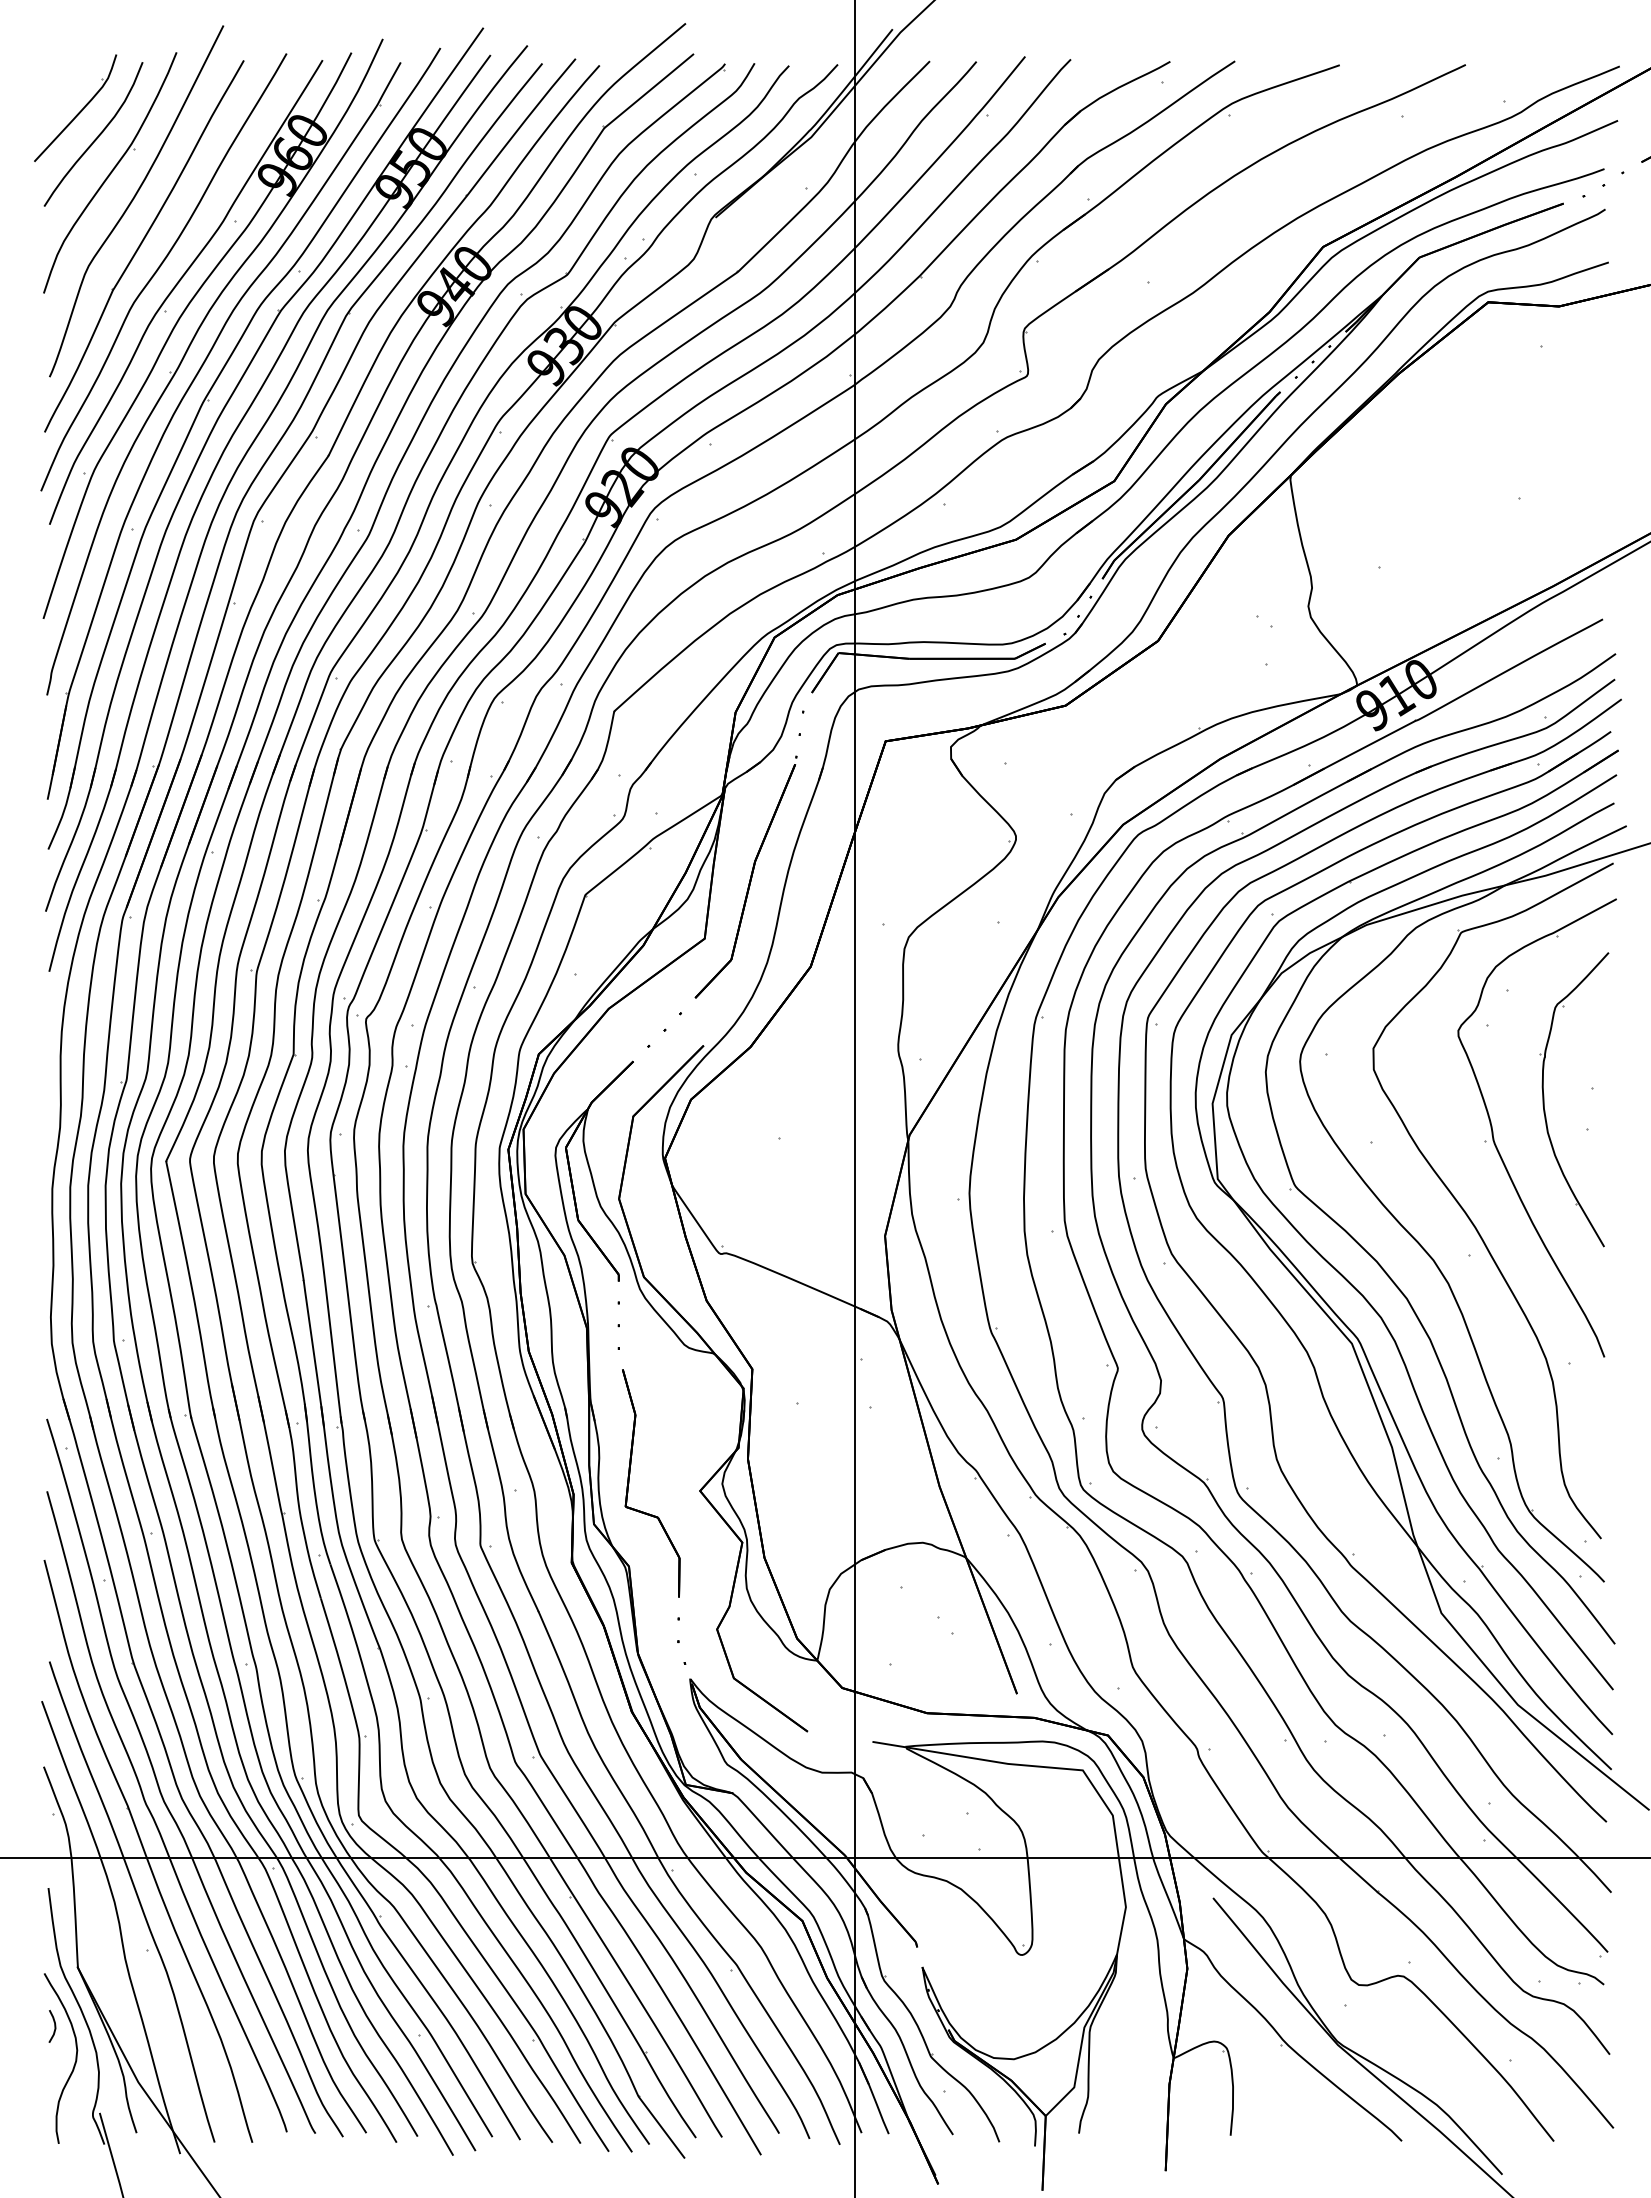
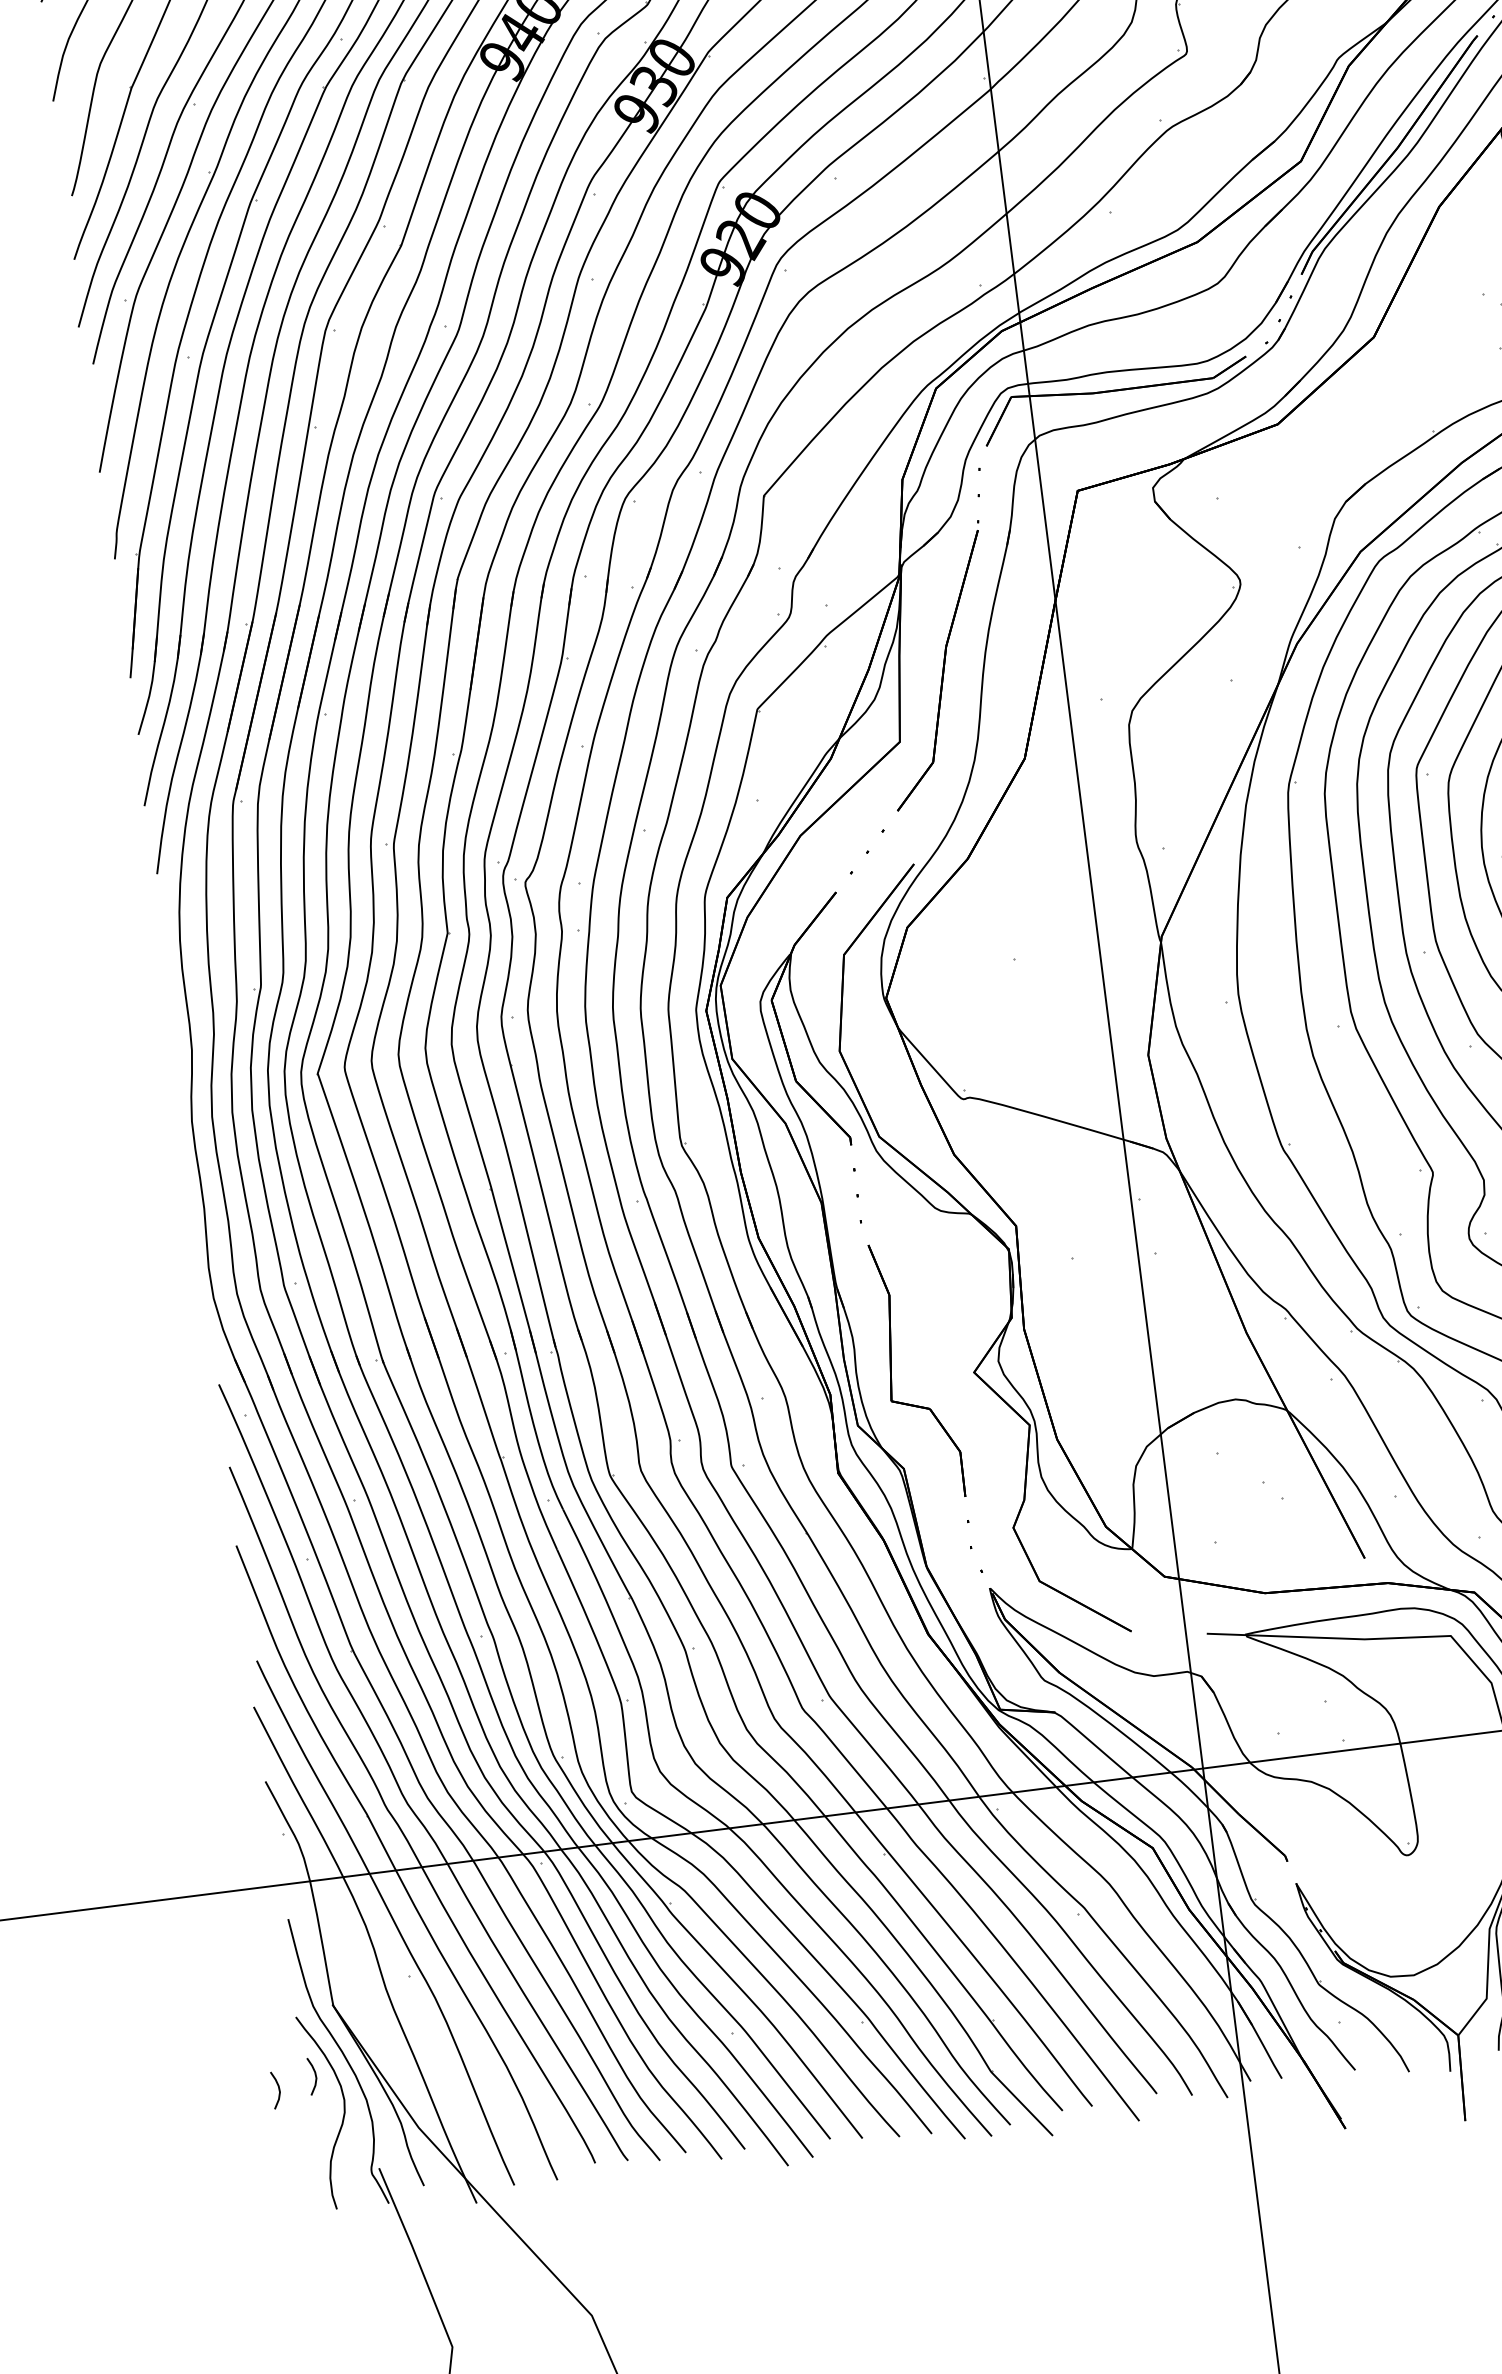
curve: (21, 2034) -> (278, 2090), added

